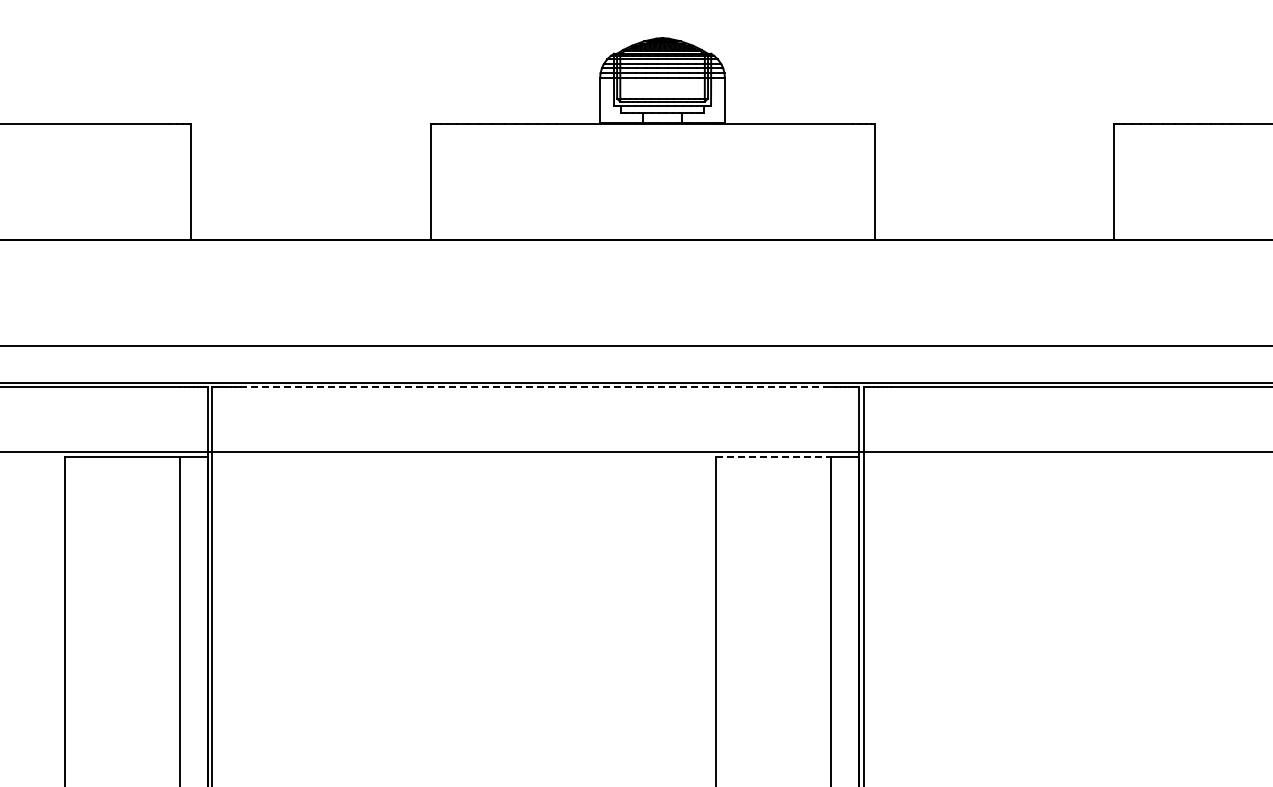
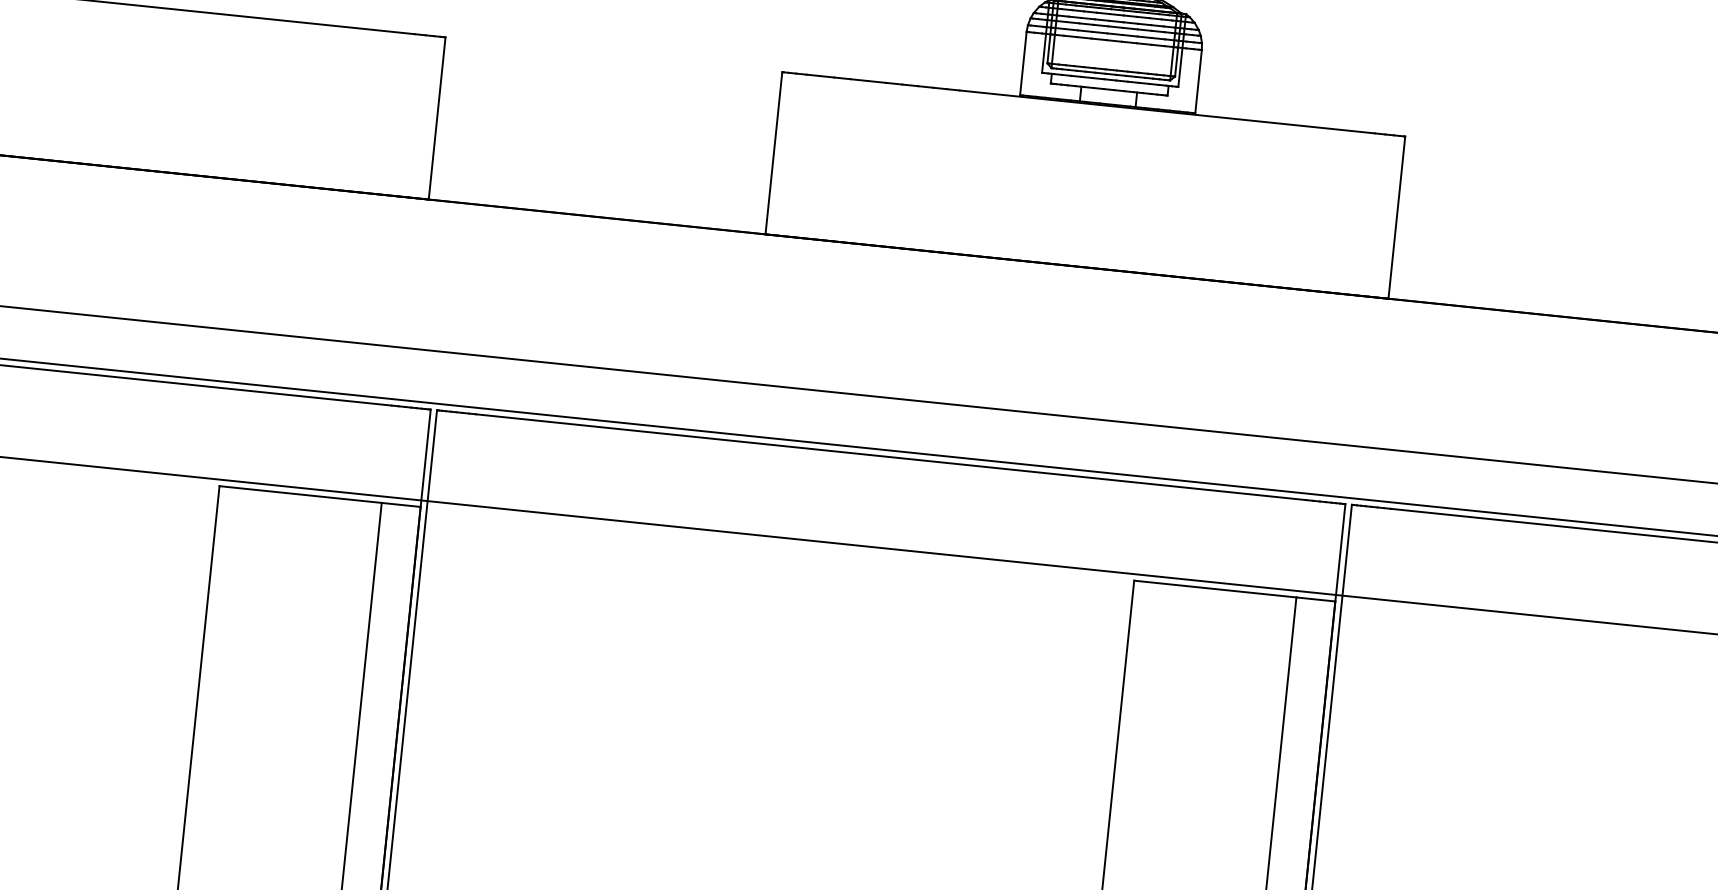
line: (535, 387) -> (890, 457), dashed -> solid
line: (773, 456) -> (1215, 588), dashed -> solid

